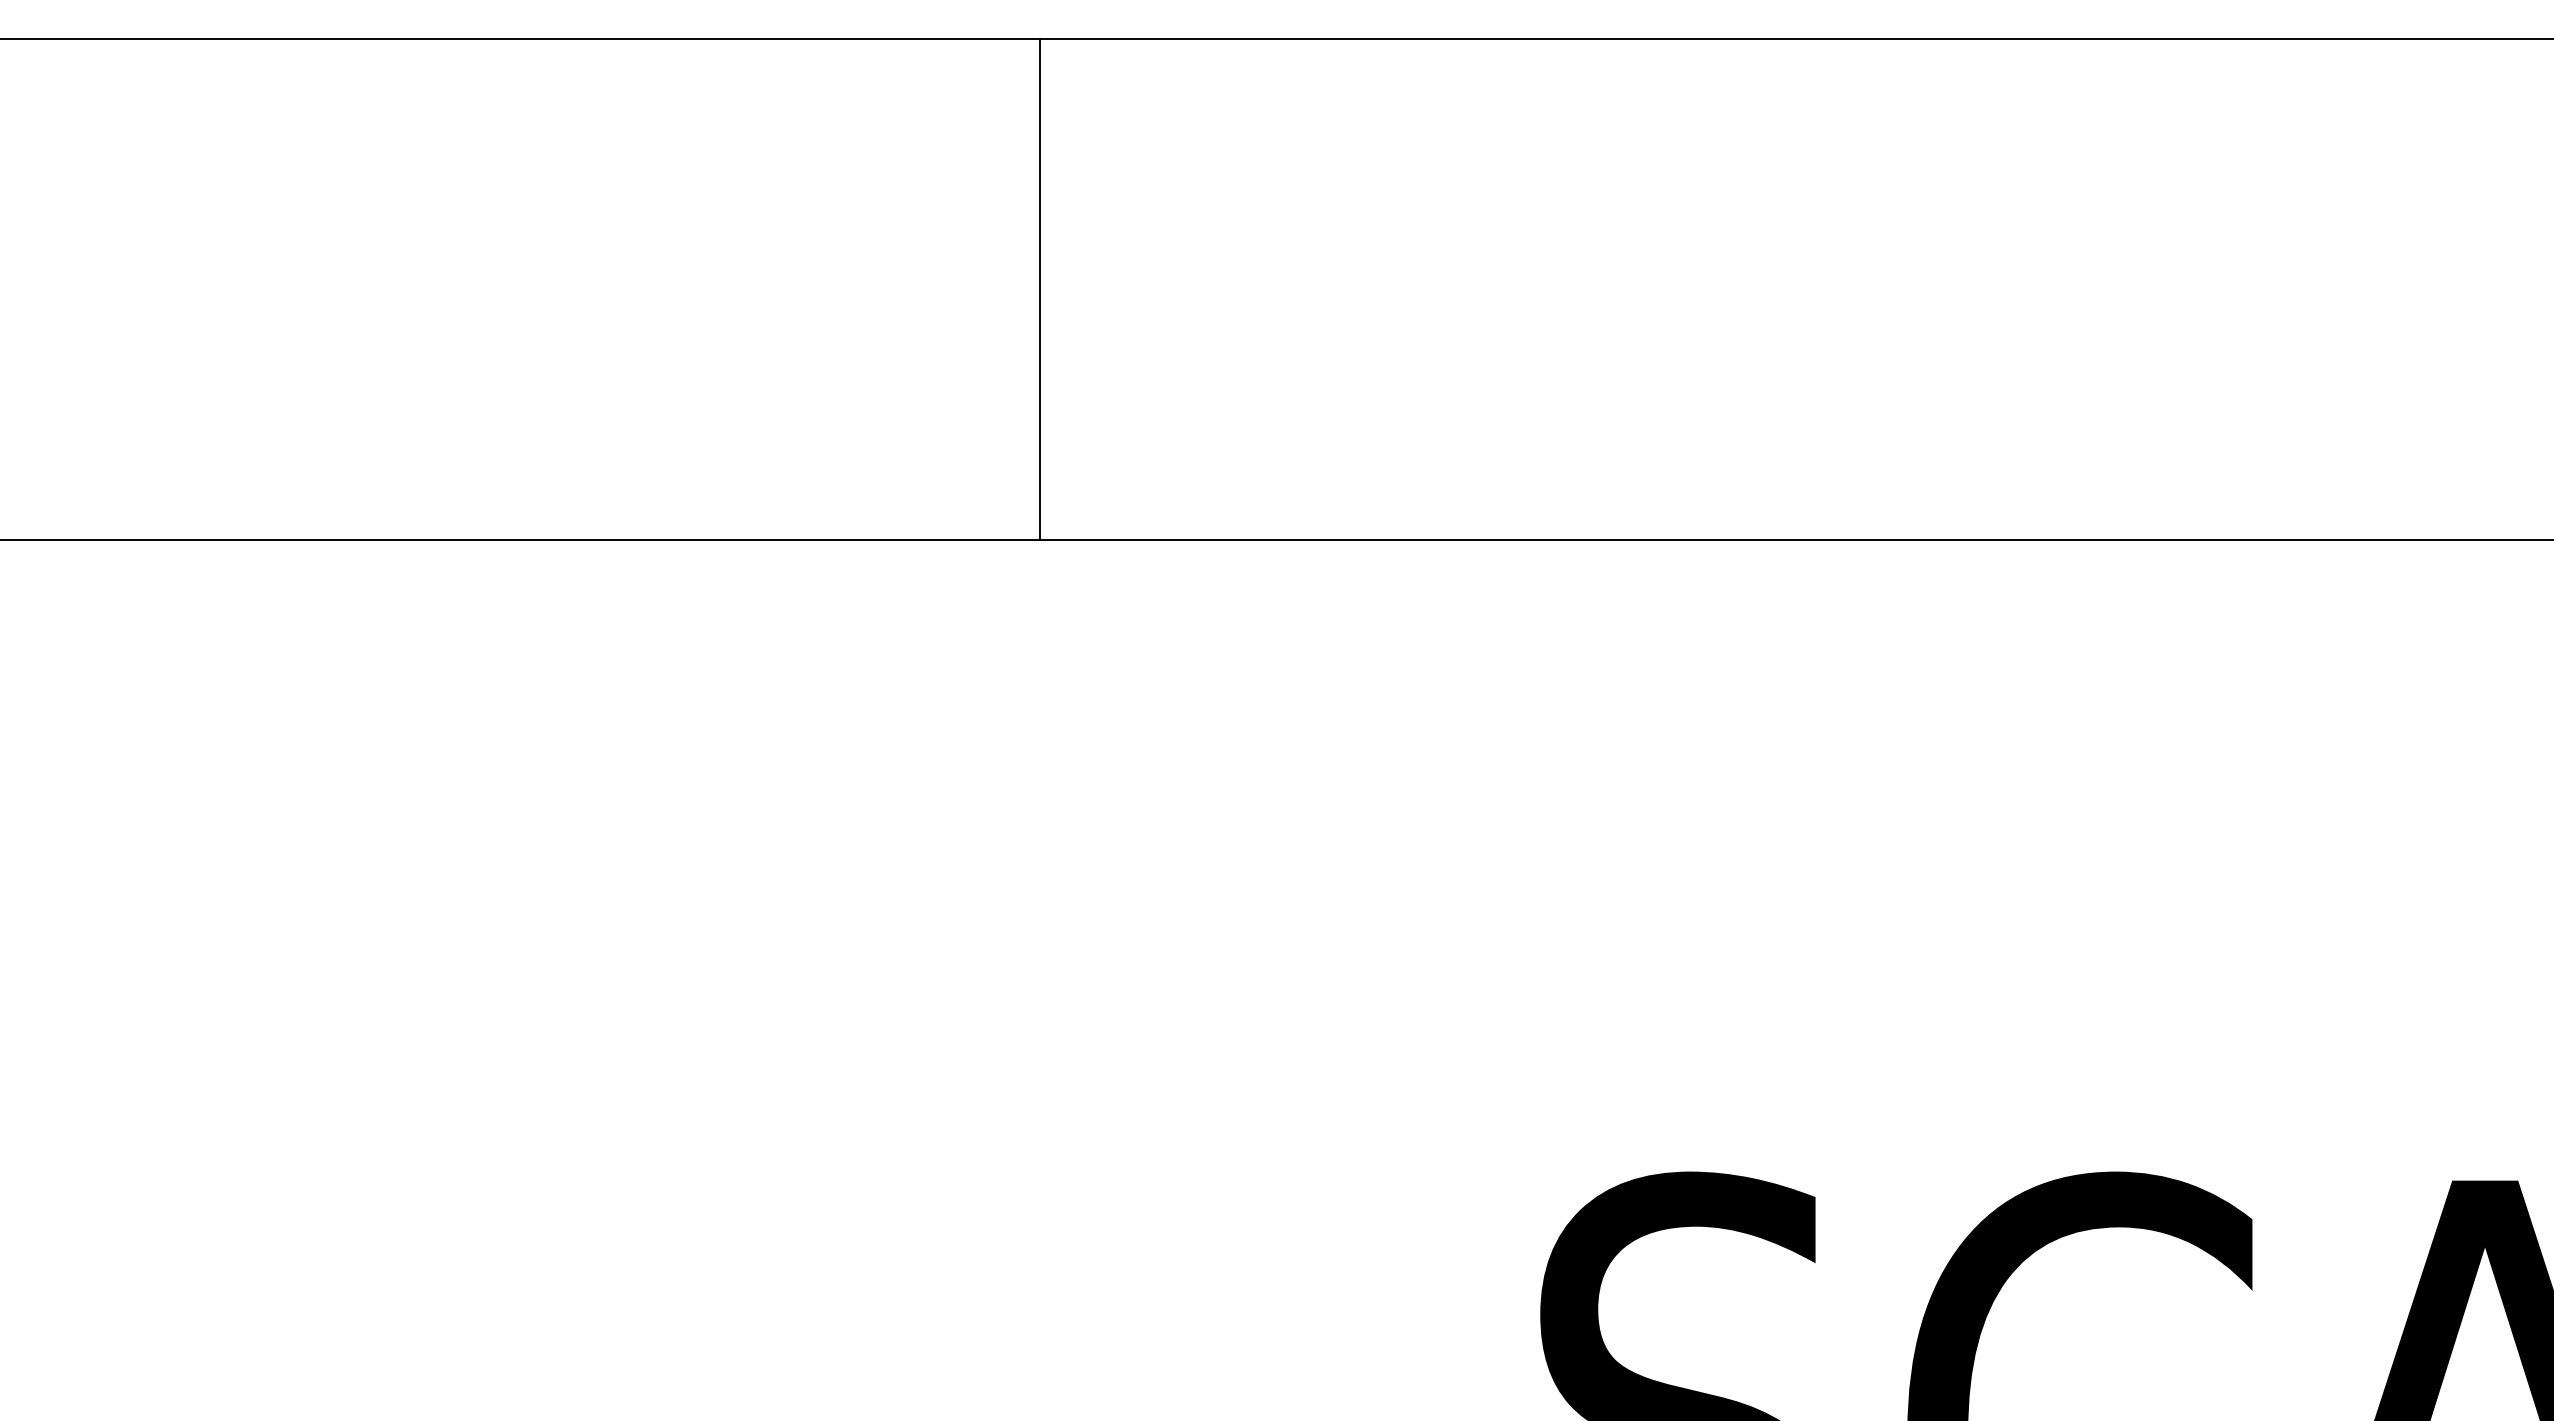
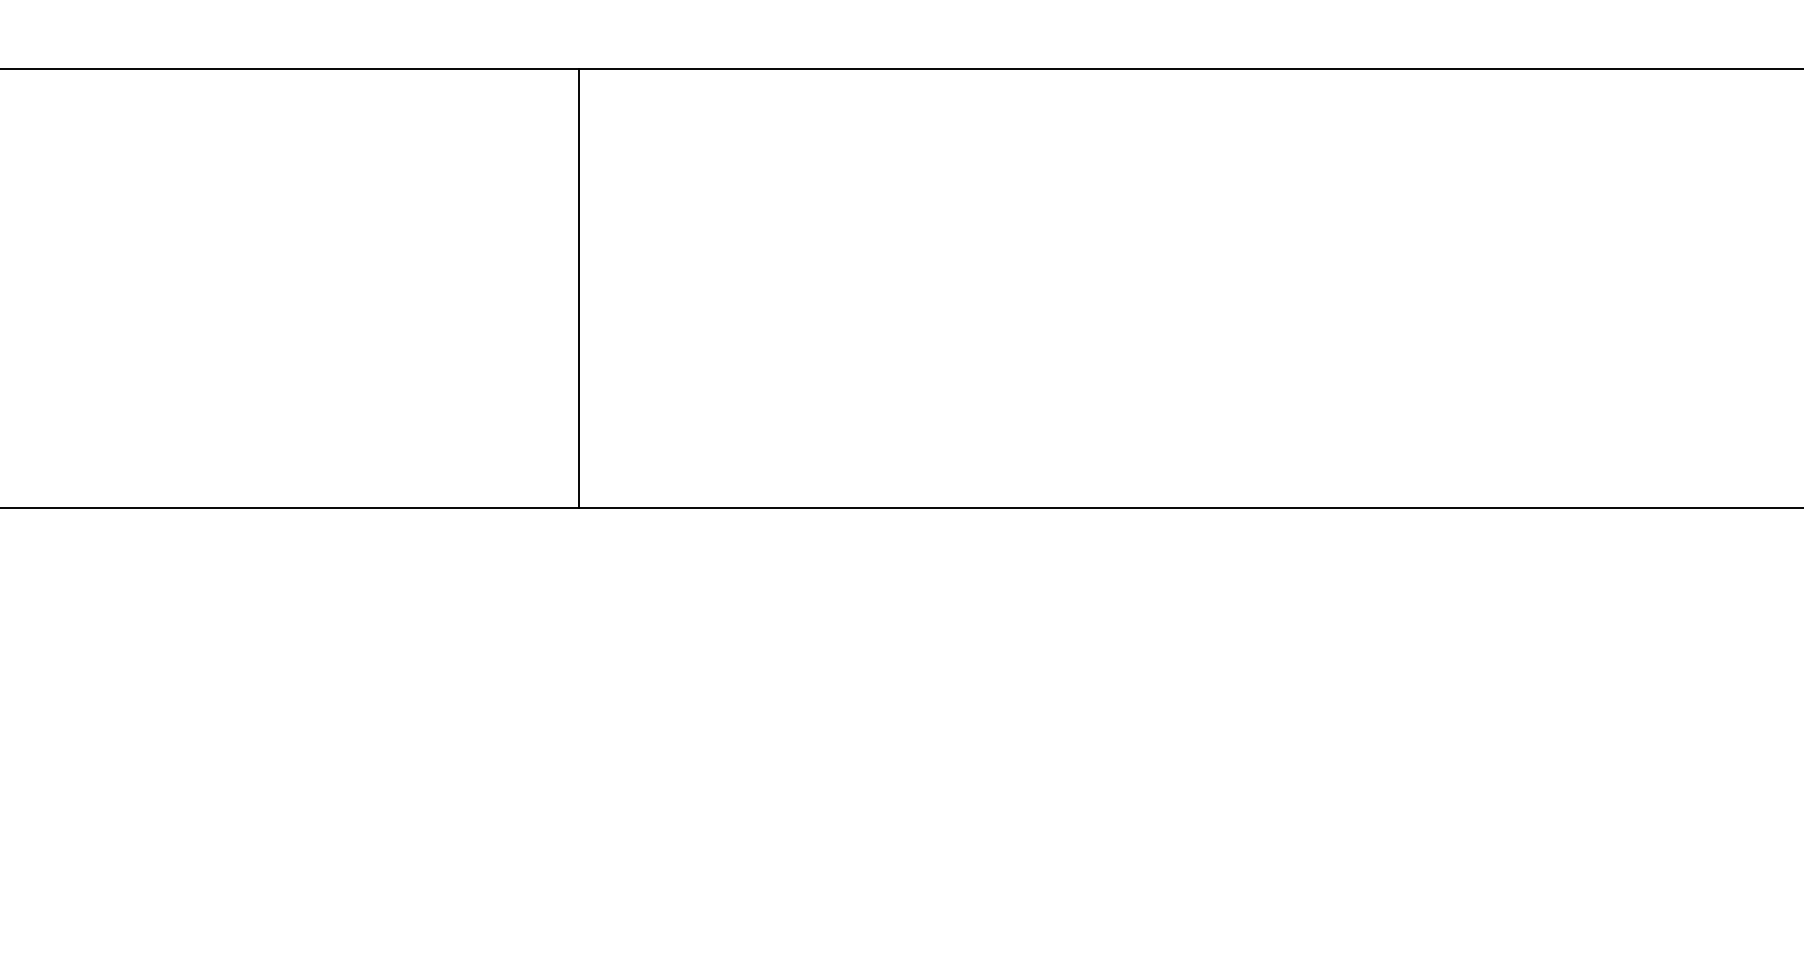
line: (1040, 289) -> (579, 288), moved

